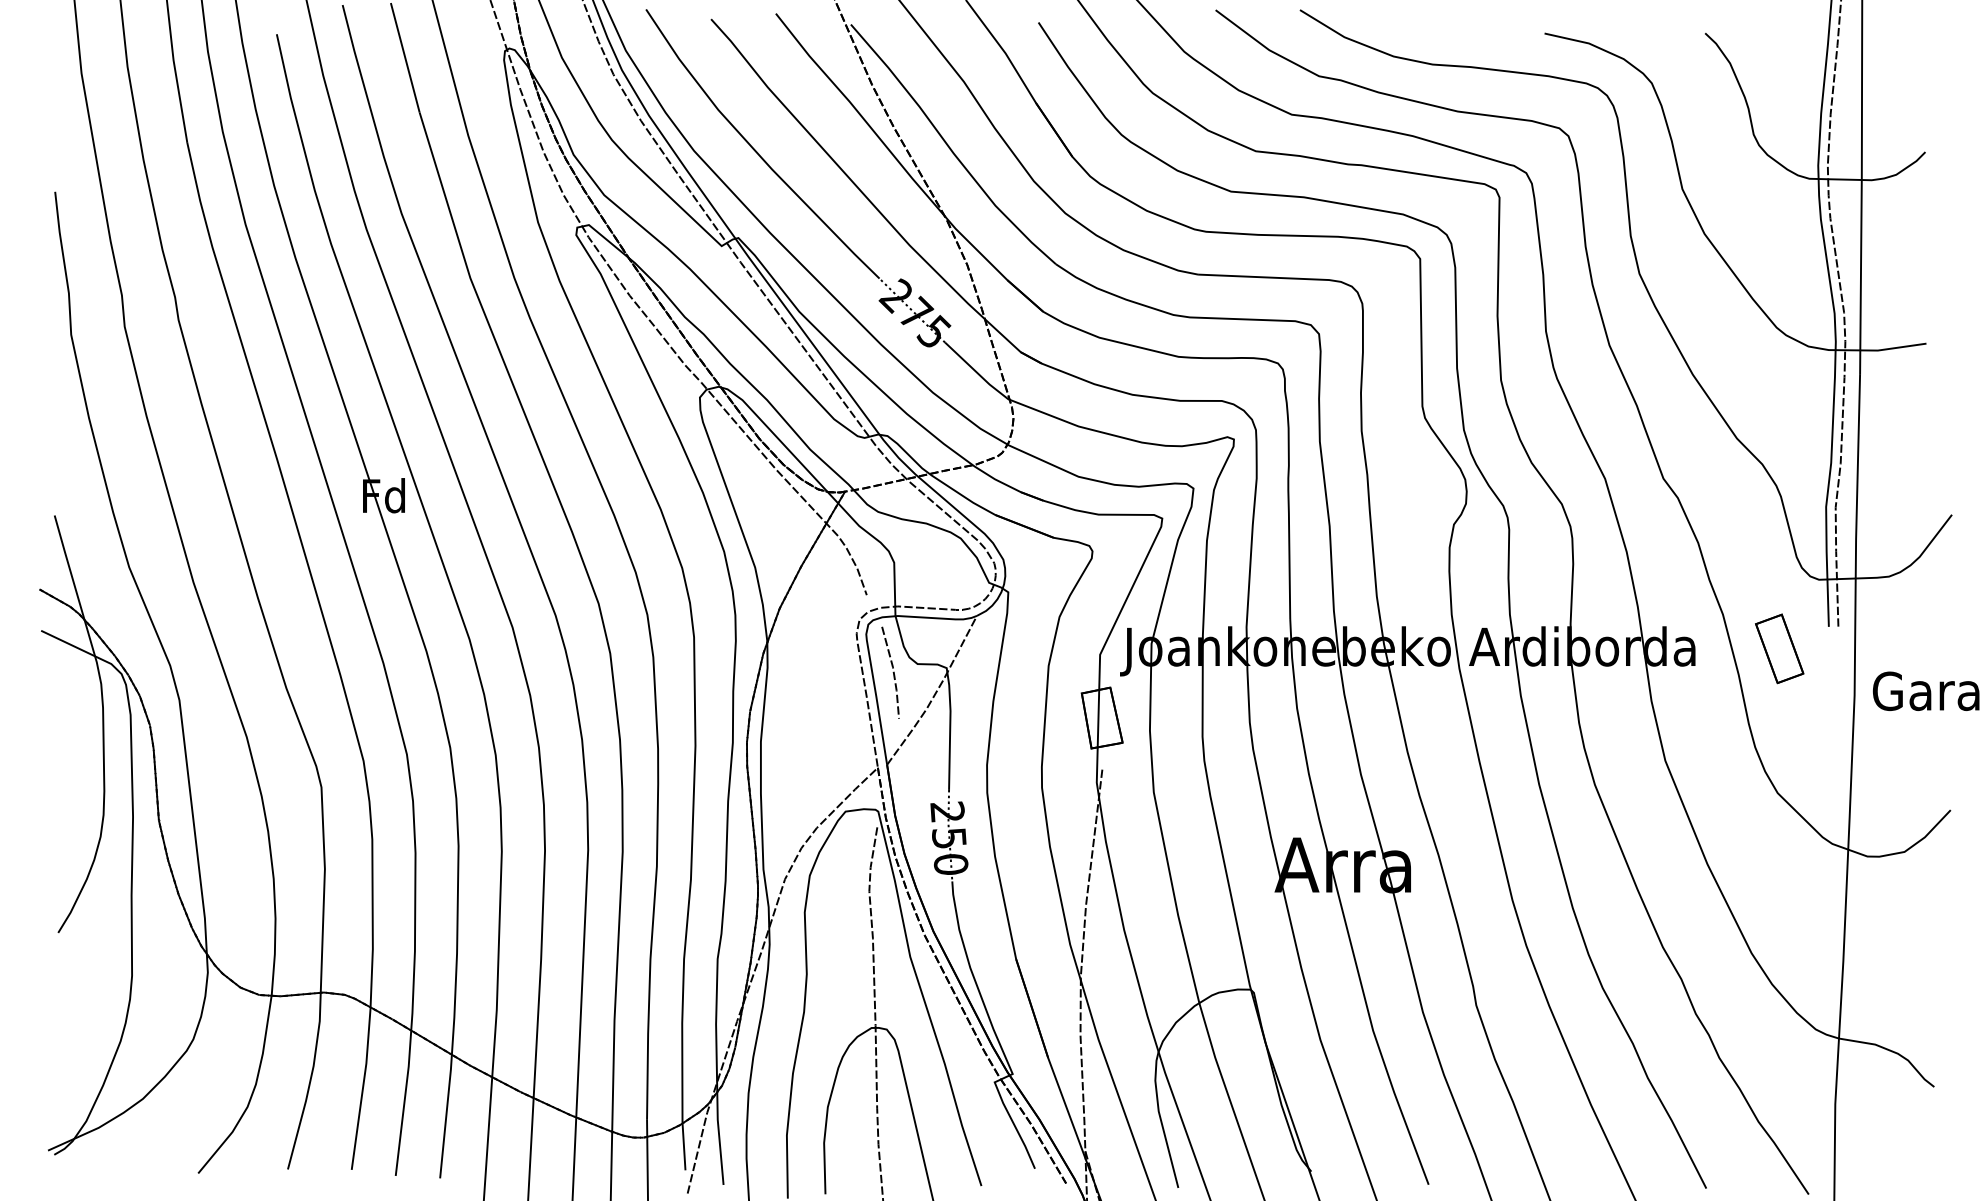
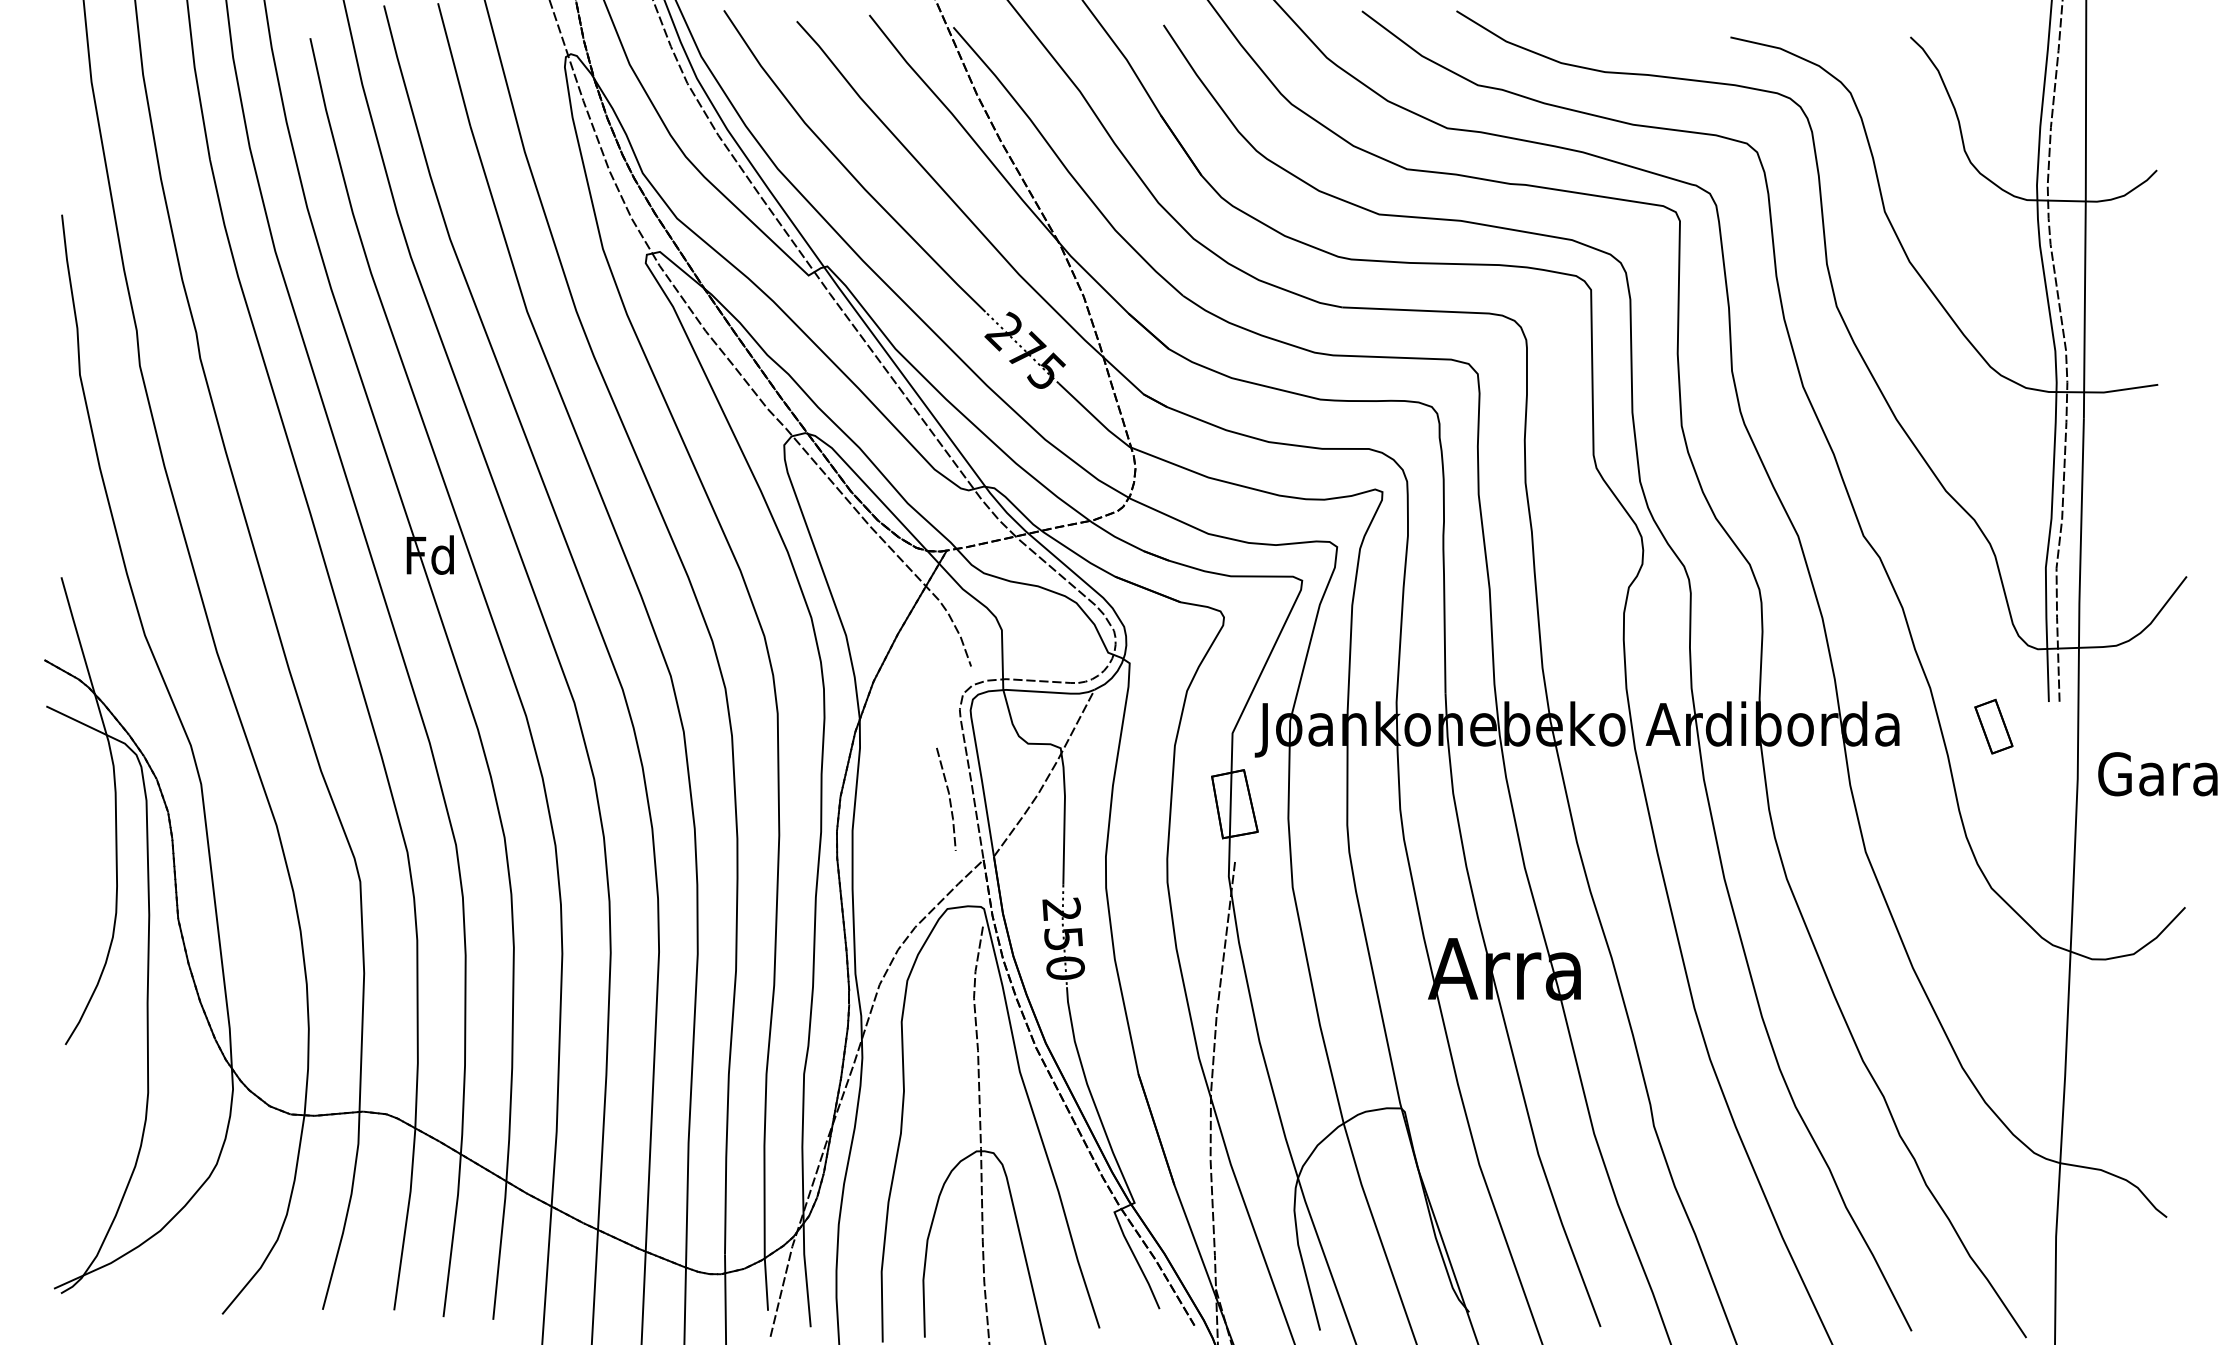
part: (1779, 648) -> (1993, 726), size x0.7
line: (892, 672) -> (948, 799), moved

